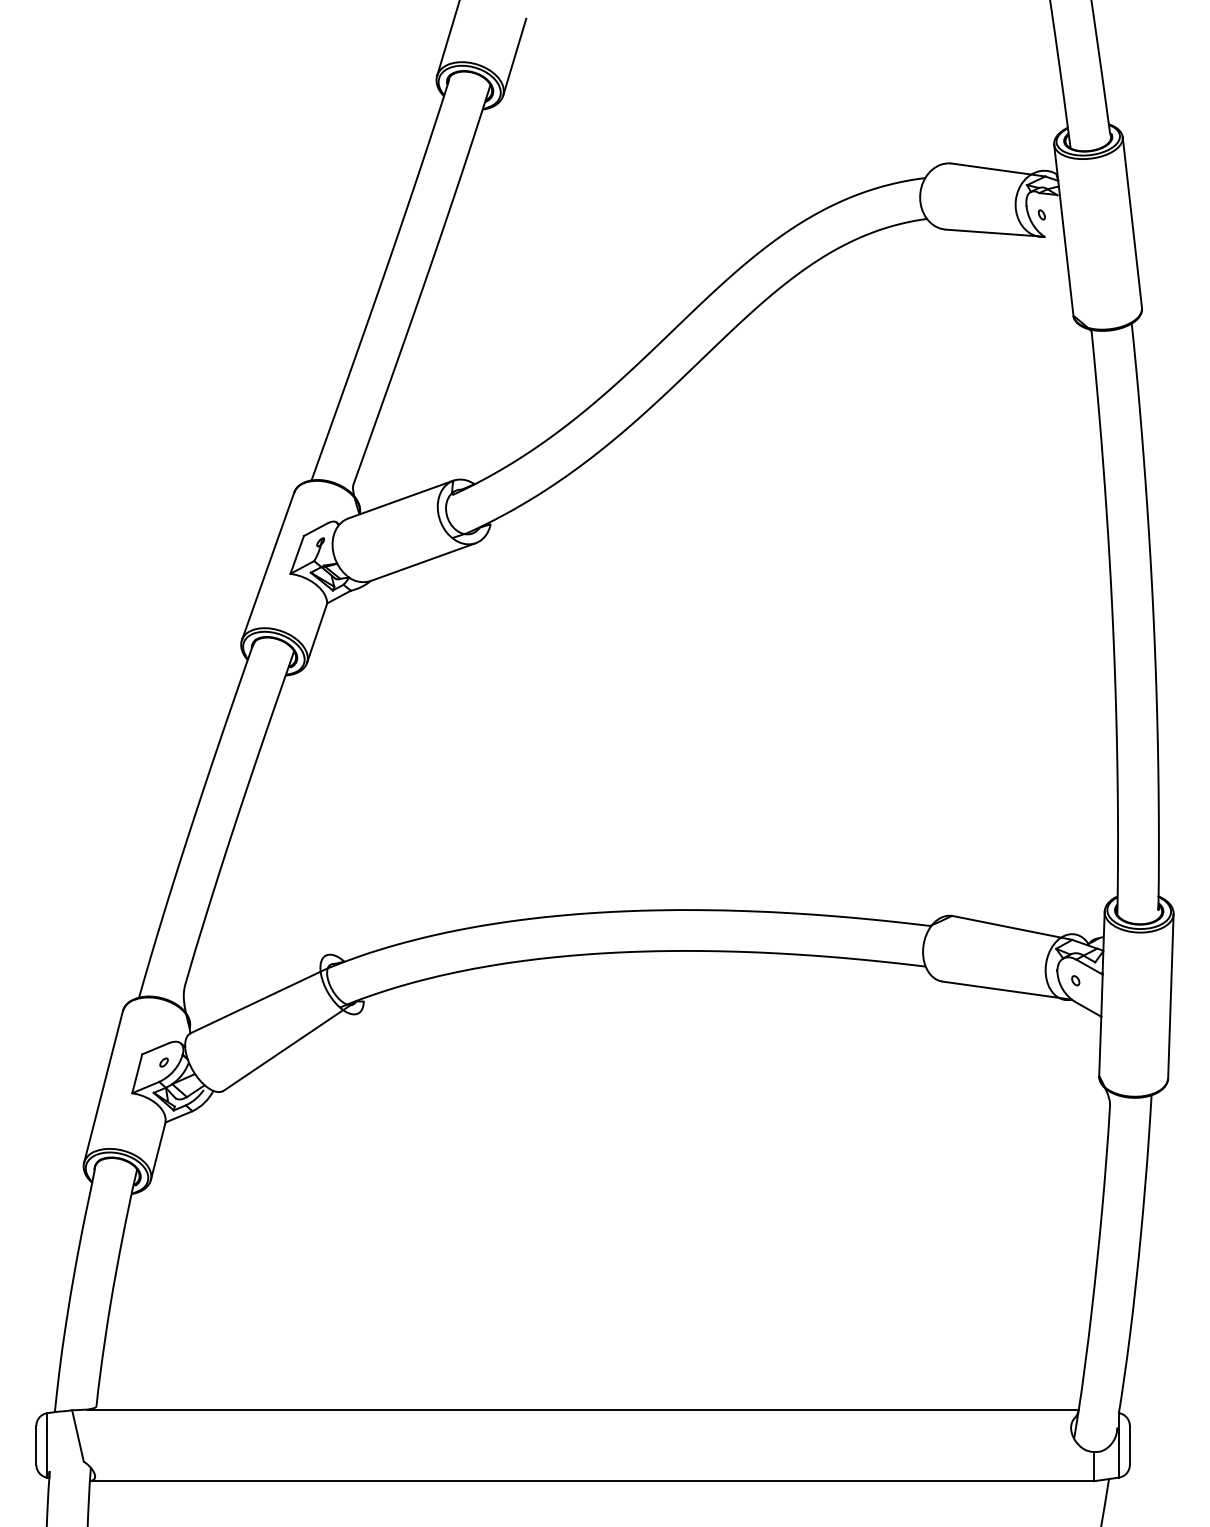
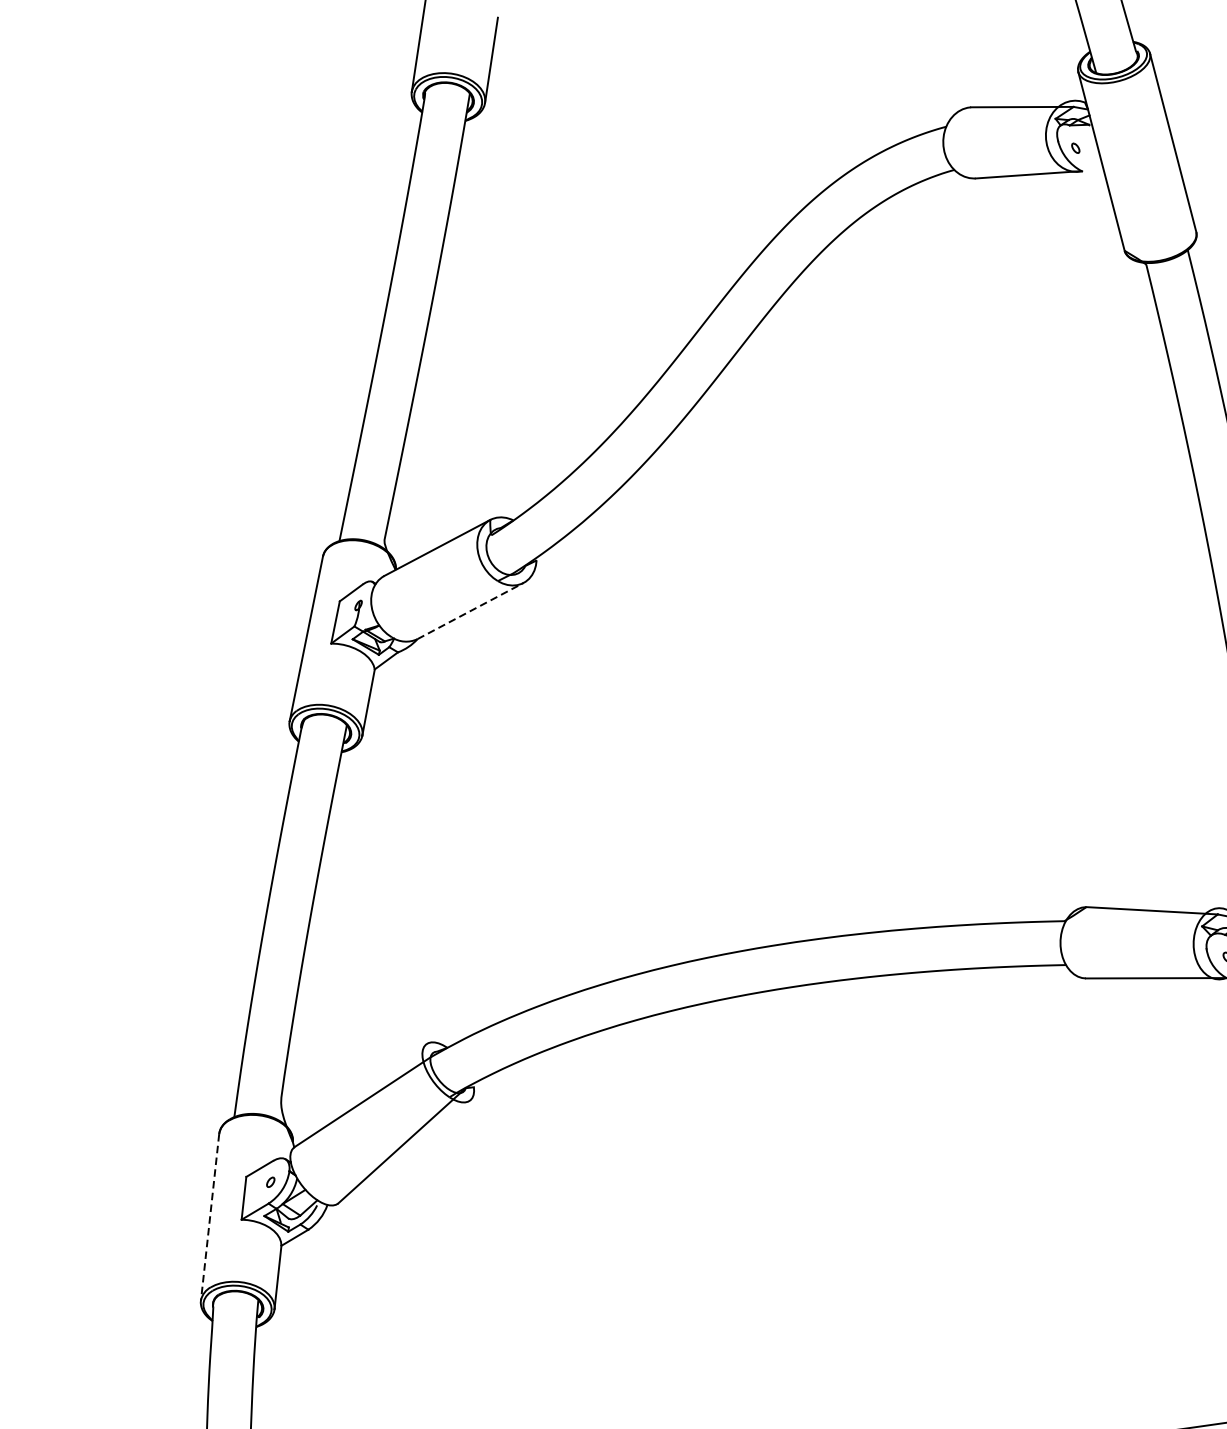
line: (423, 562) -> (470, 611), solid -> dashed
line: (103, 1087) -> (210, 1217), solid -> dashed

